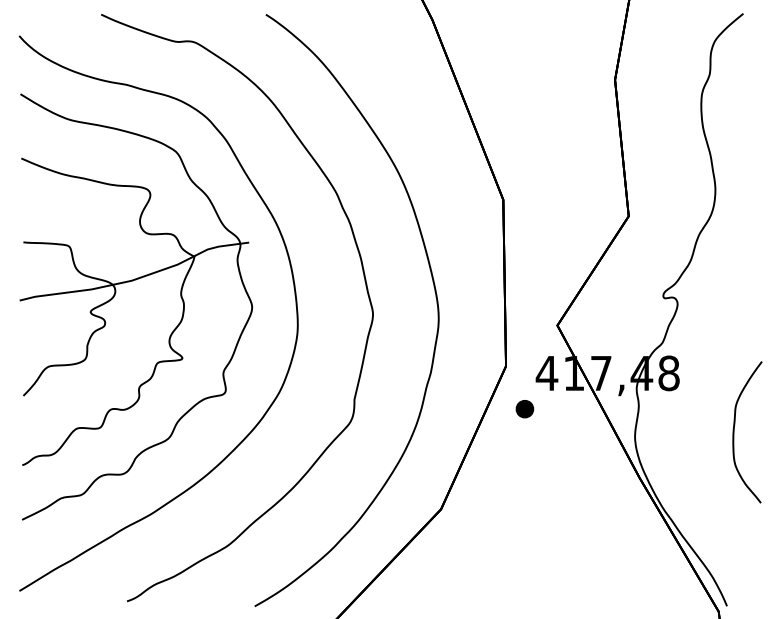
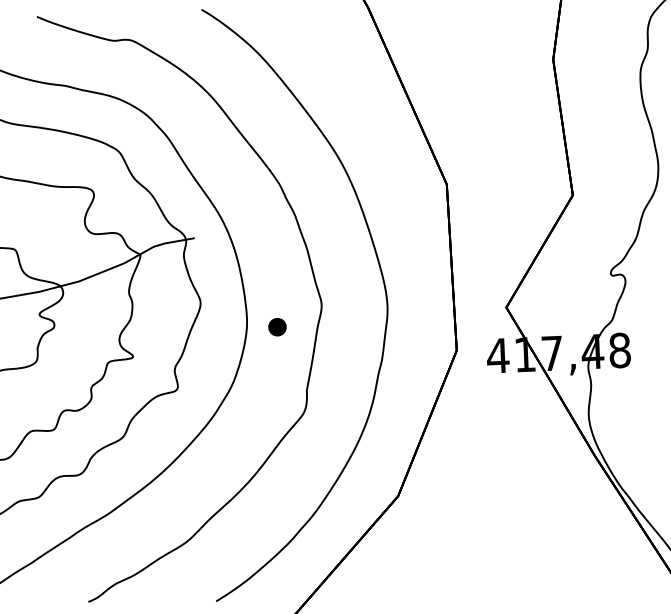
part: (524, 409) -> (277, 327), moved

